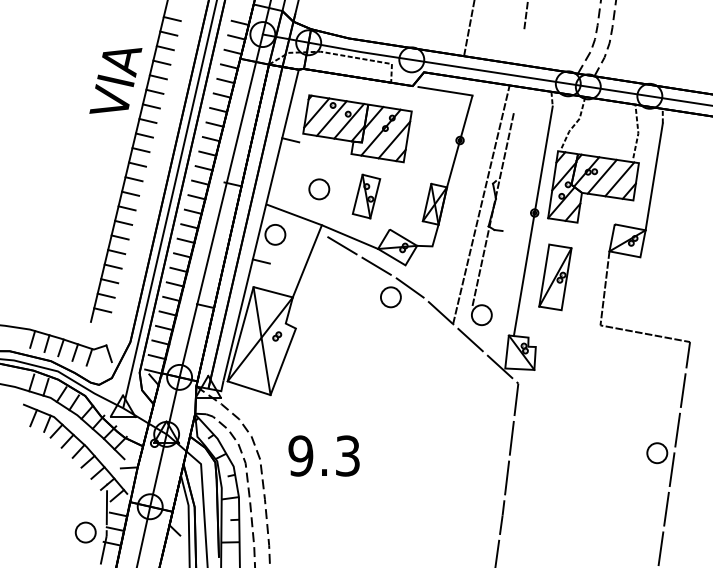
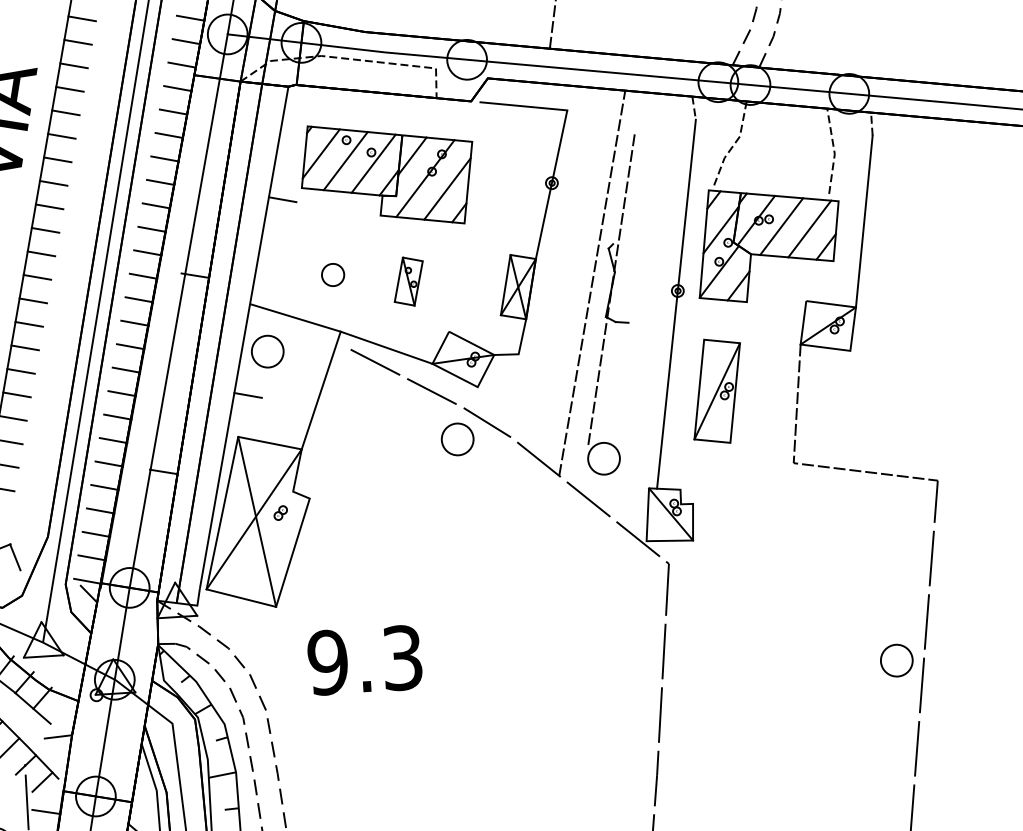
part: (319, 189) -> (333, 275), size x0.7
part: (366, 196) -> (408, 281), size x0.7
text: (323, 455) -> (363, 659), moved

